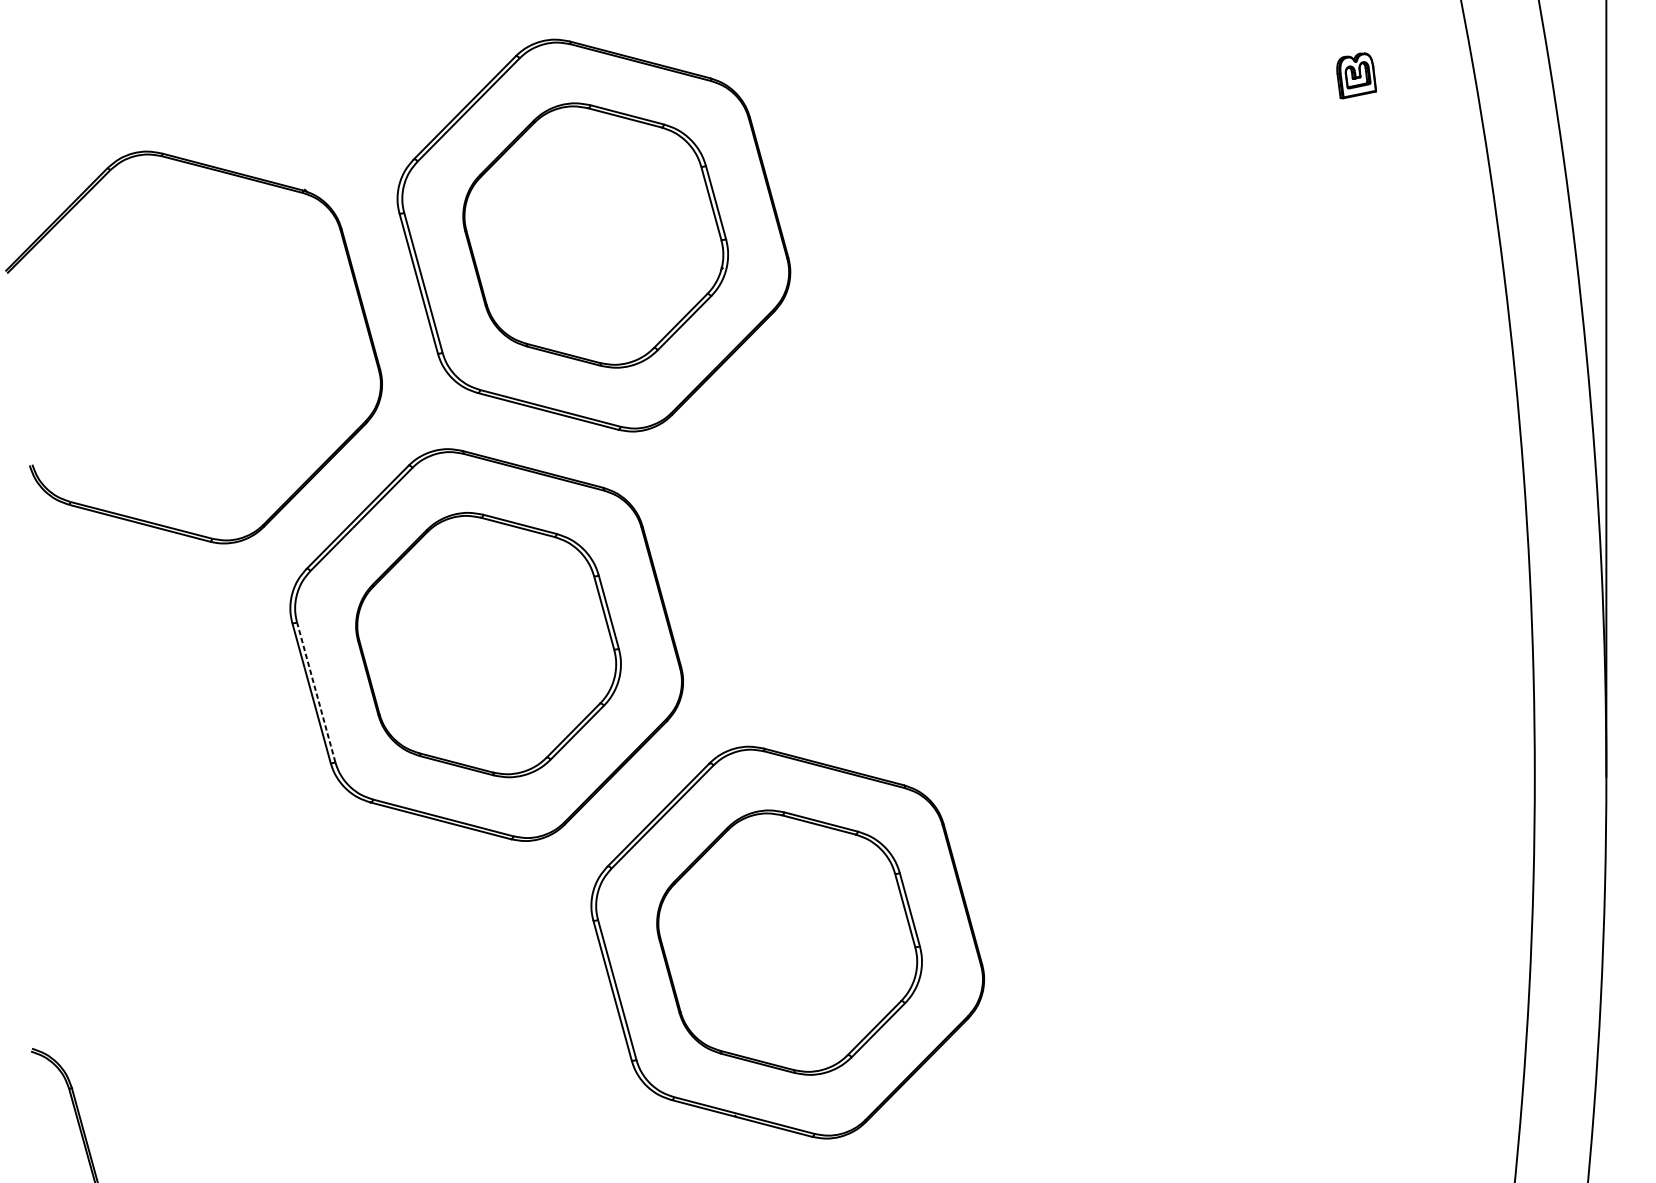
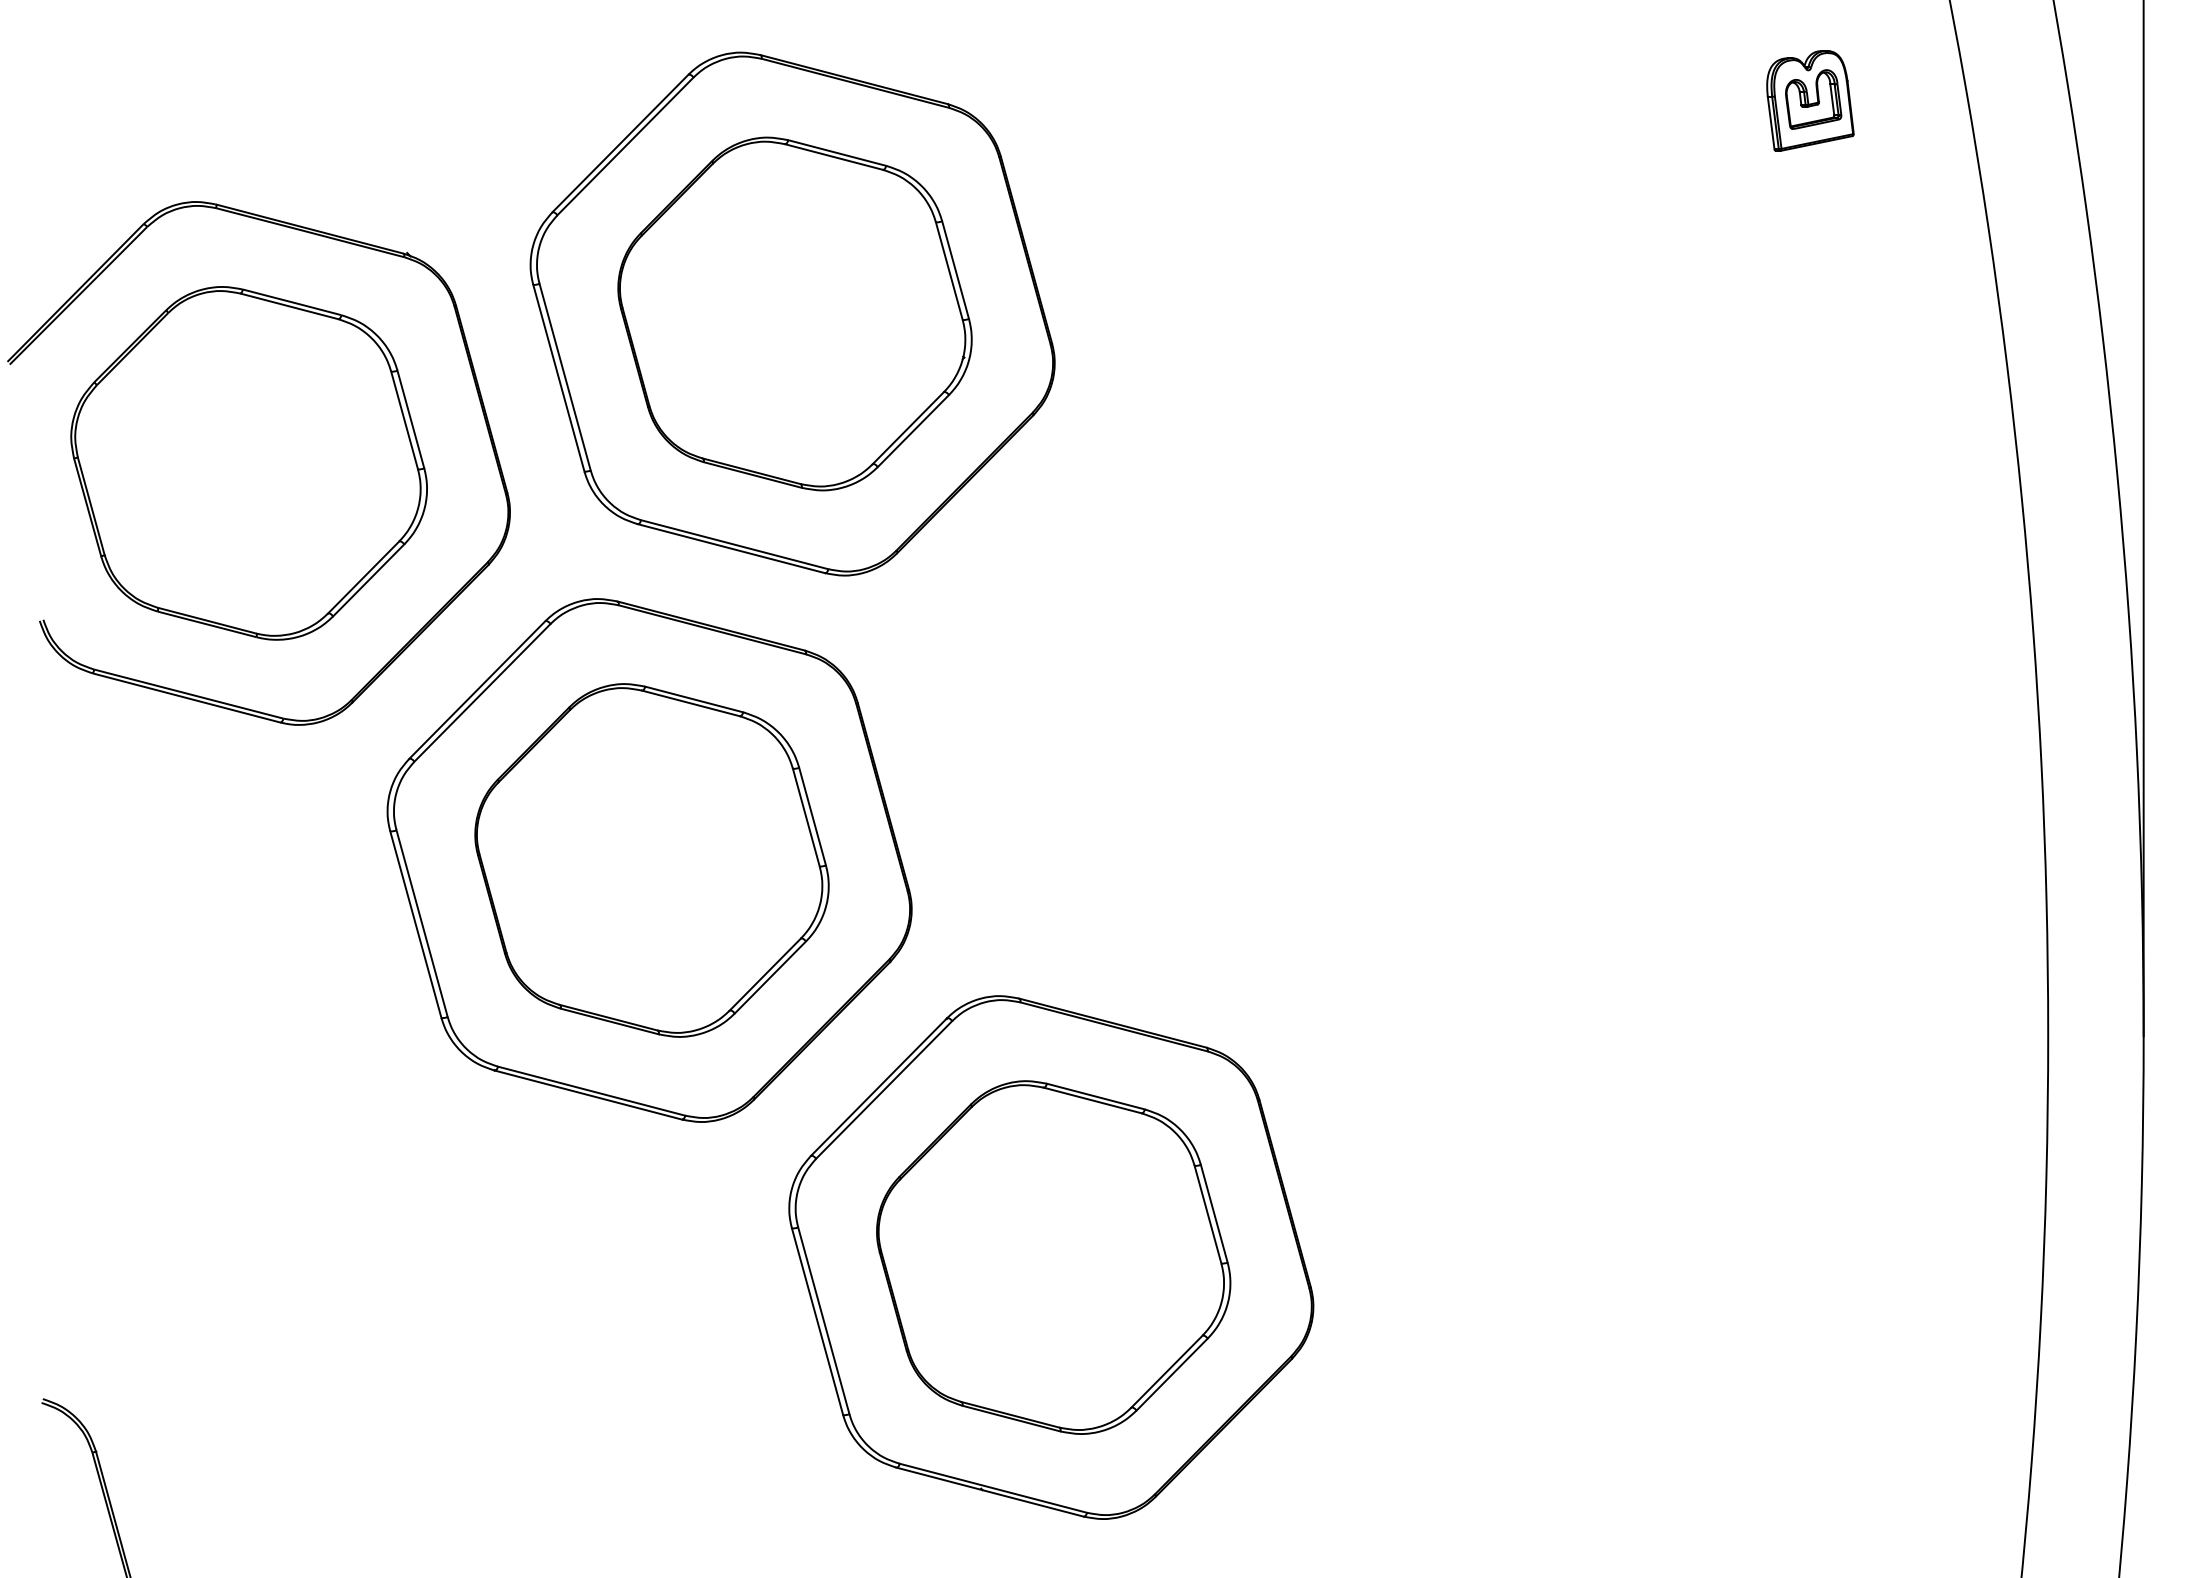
part: (1356, 75) -> (1810, 100), size x1.67
part: (186, 347) -> (248, 463), added
line: (316, 692) -> (422, 923), dashed -> solid

